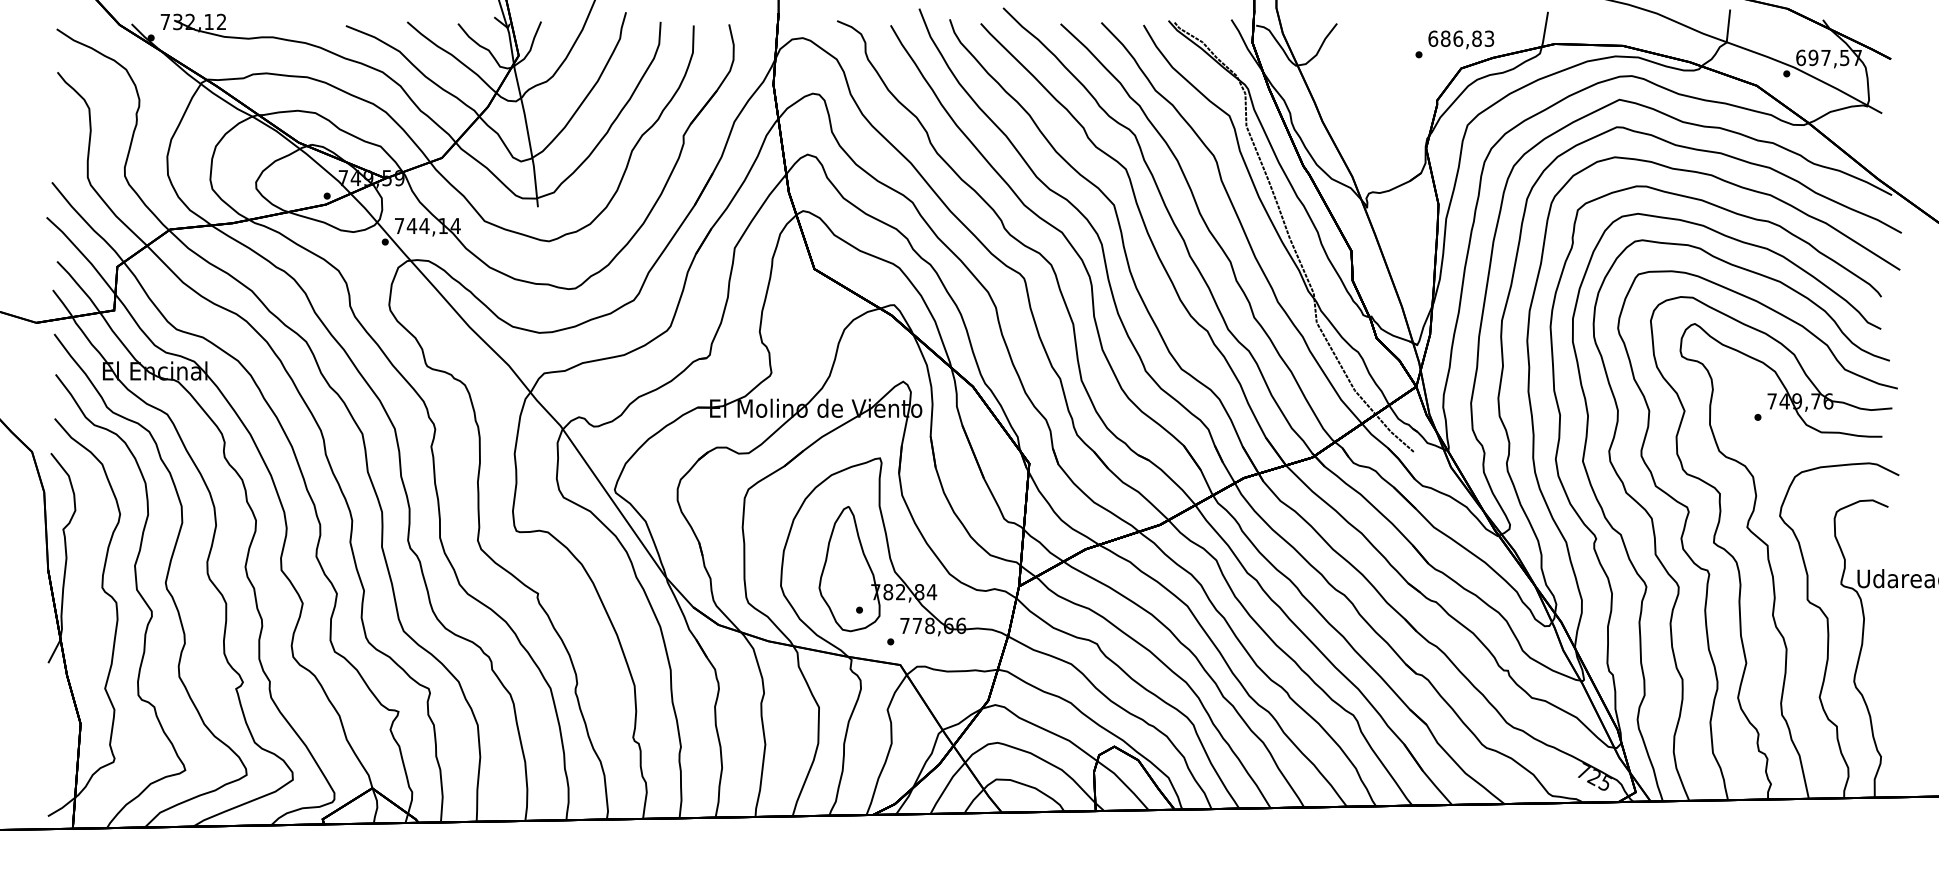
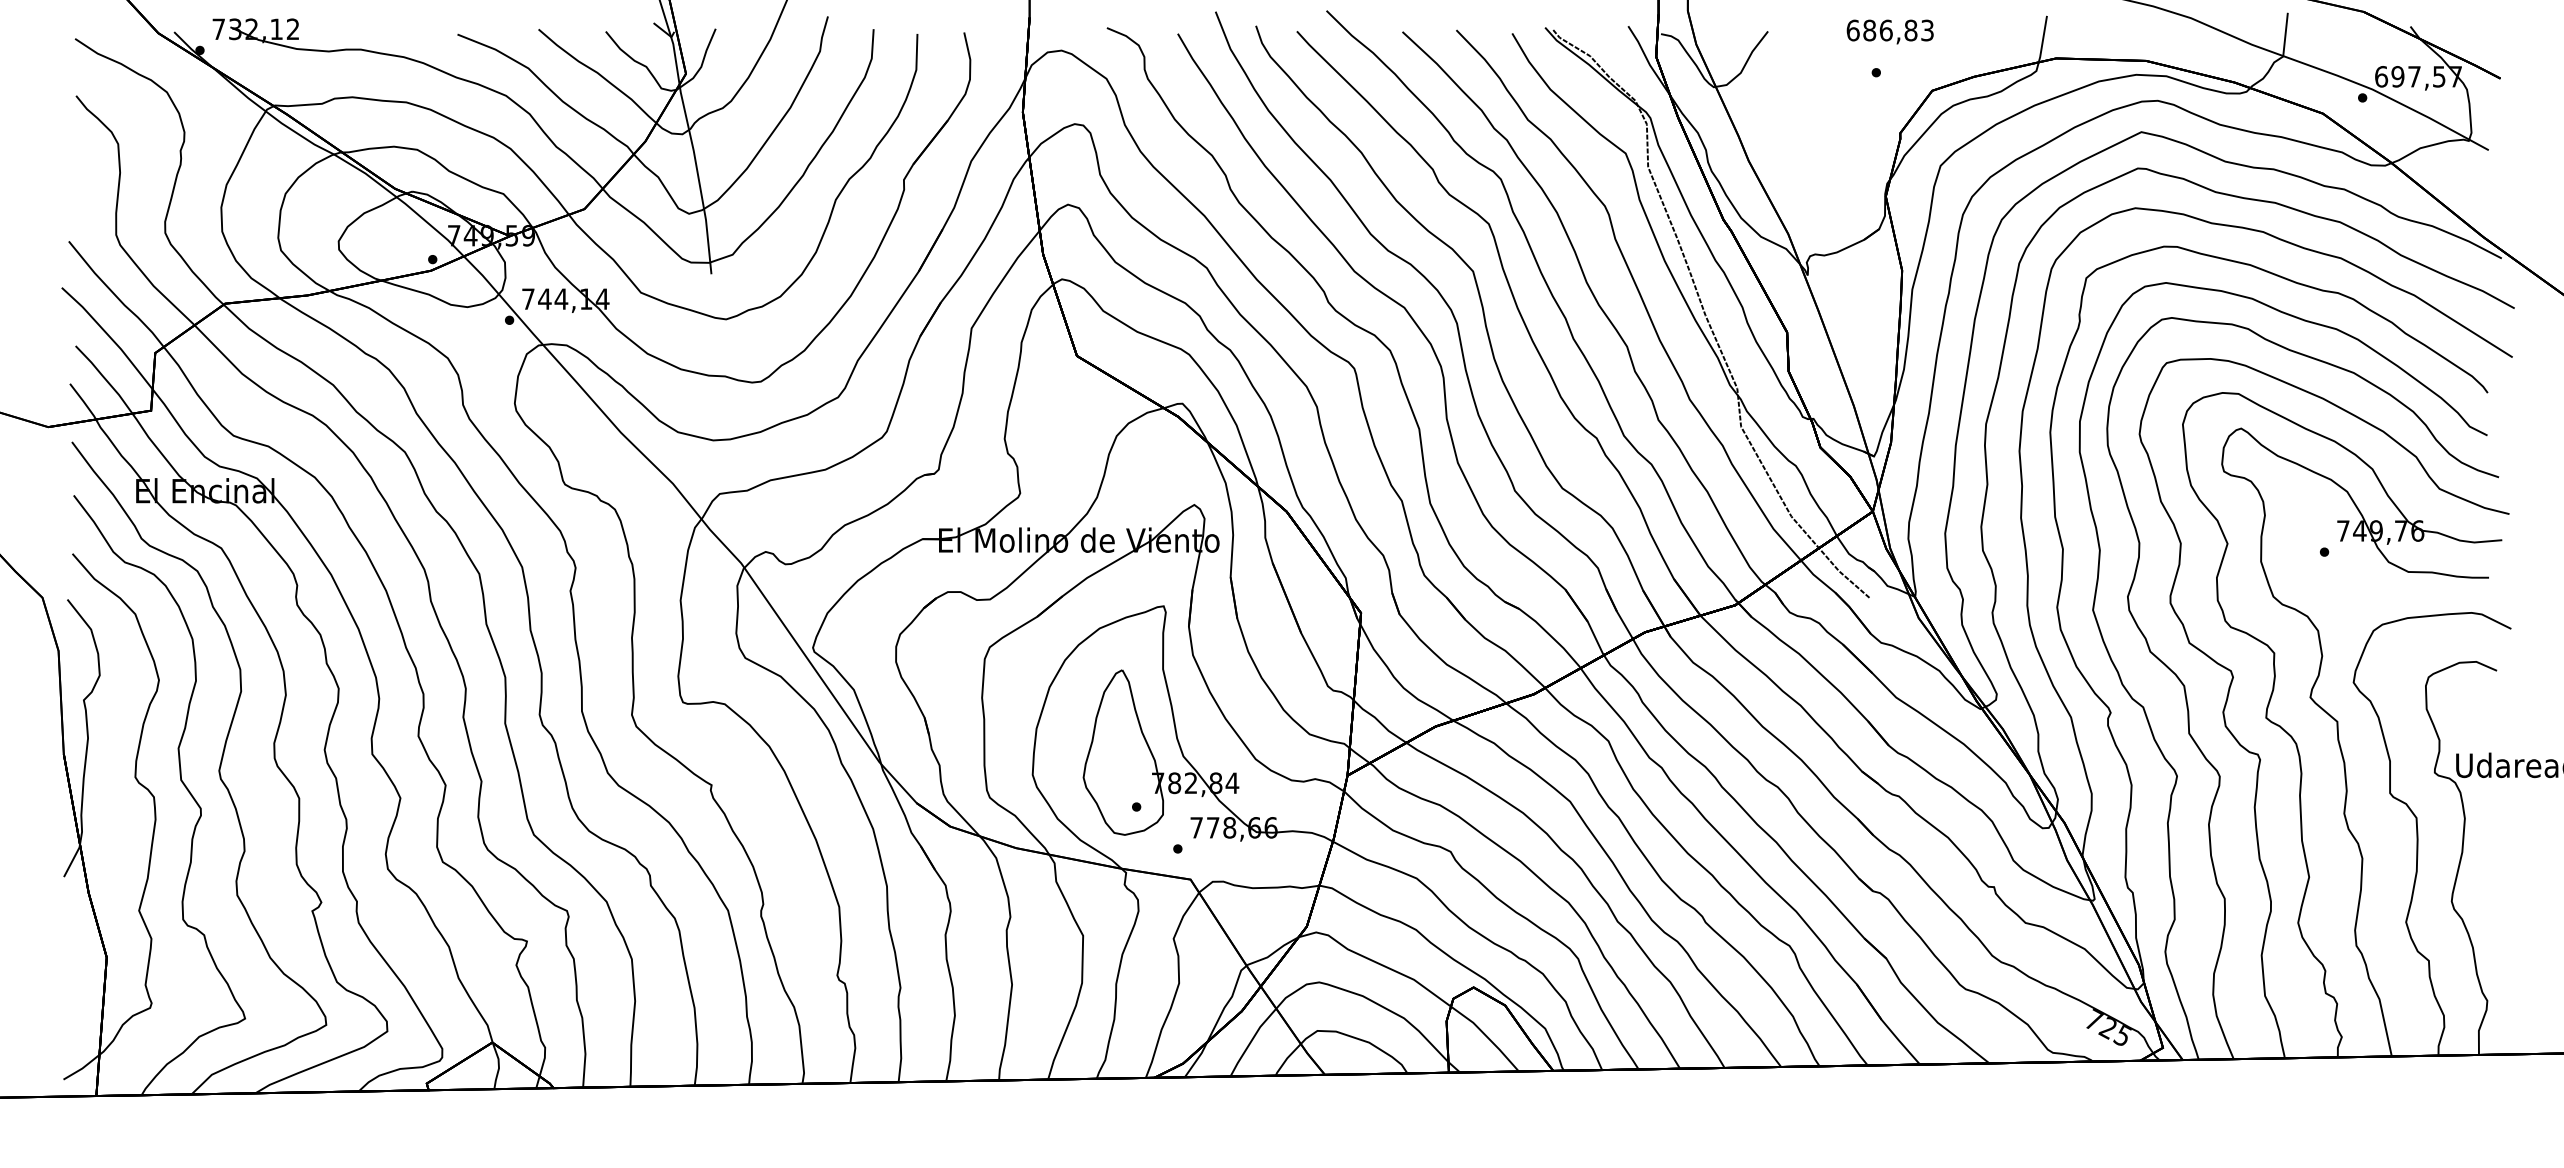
text: (1460, 39) -> (1889, 31), moved

